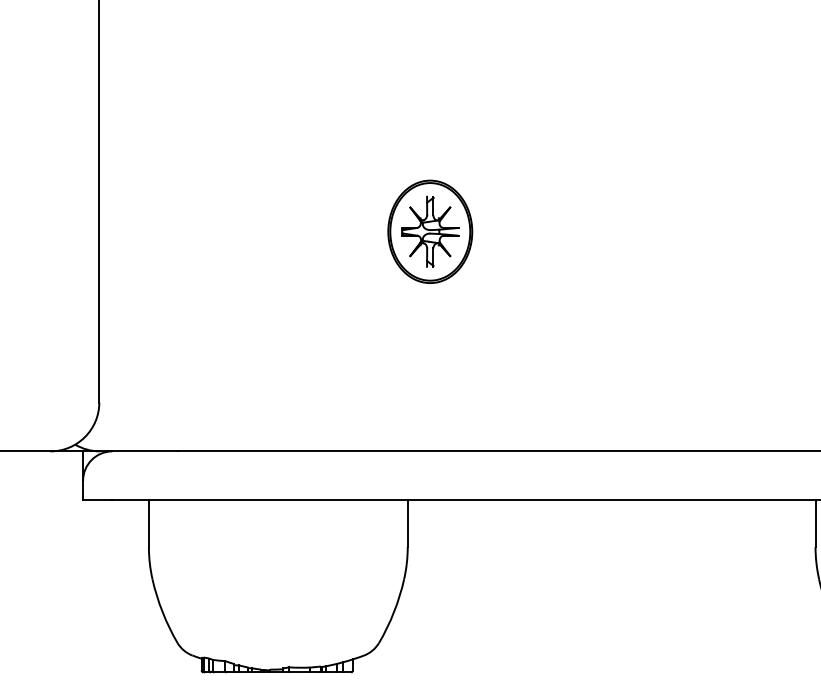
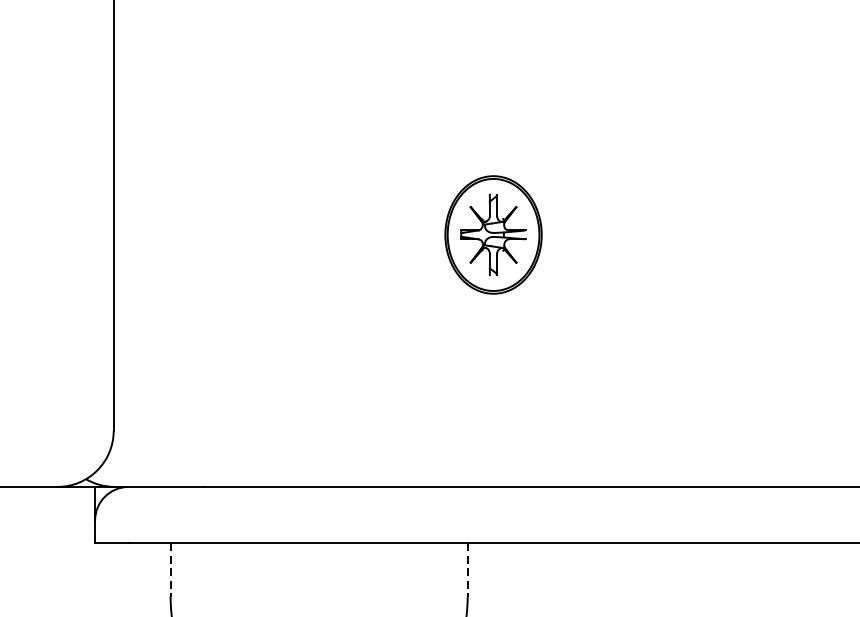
line: (148, 524) -> (170, 570), solid -> dashed
line: (407, 524) -> (467, 570), solid -> dashed

